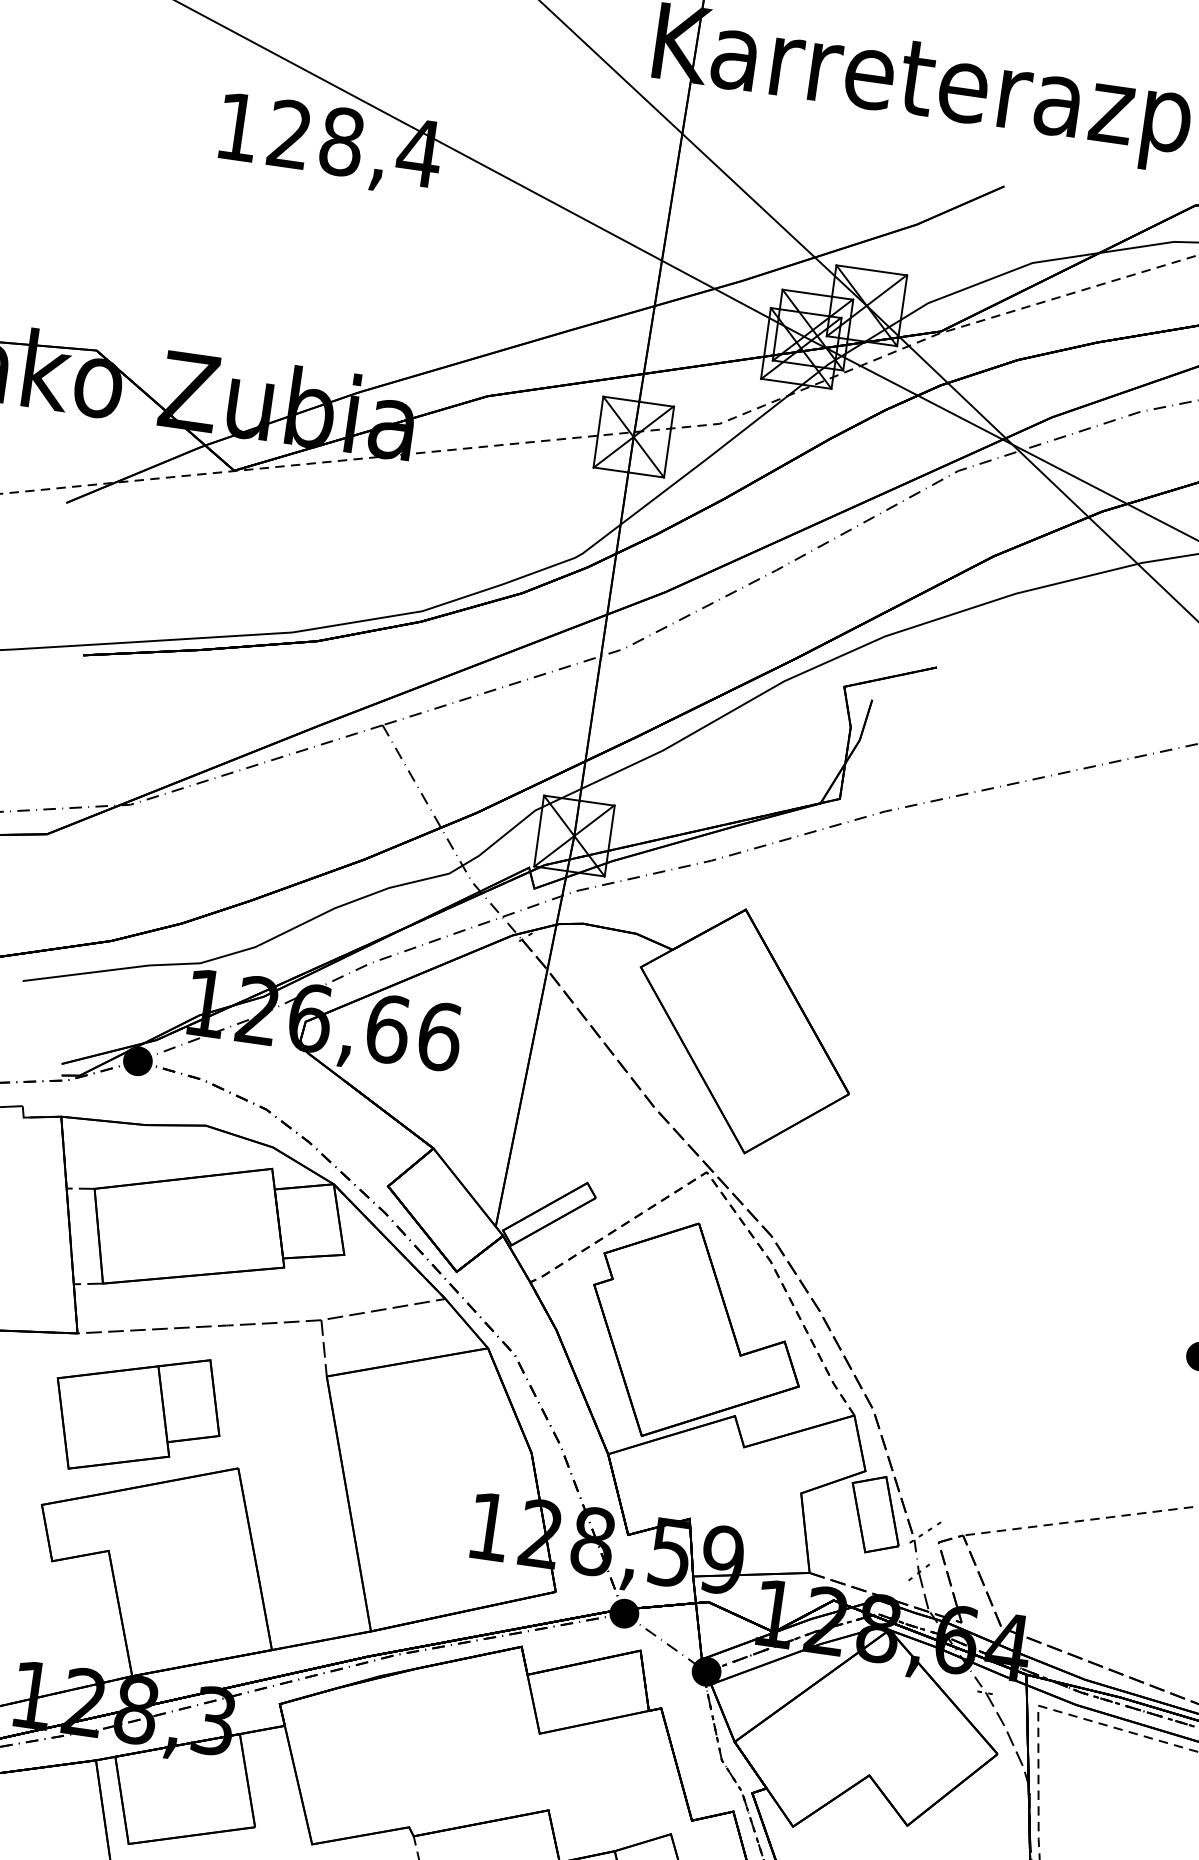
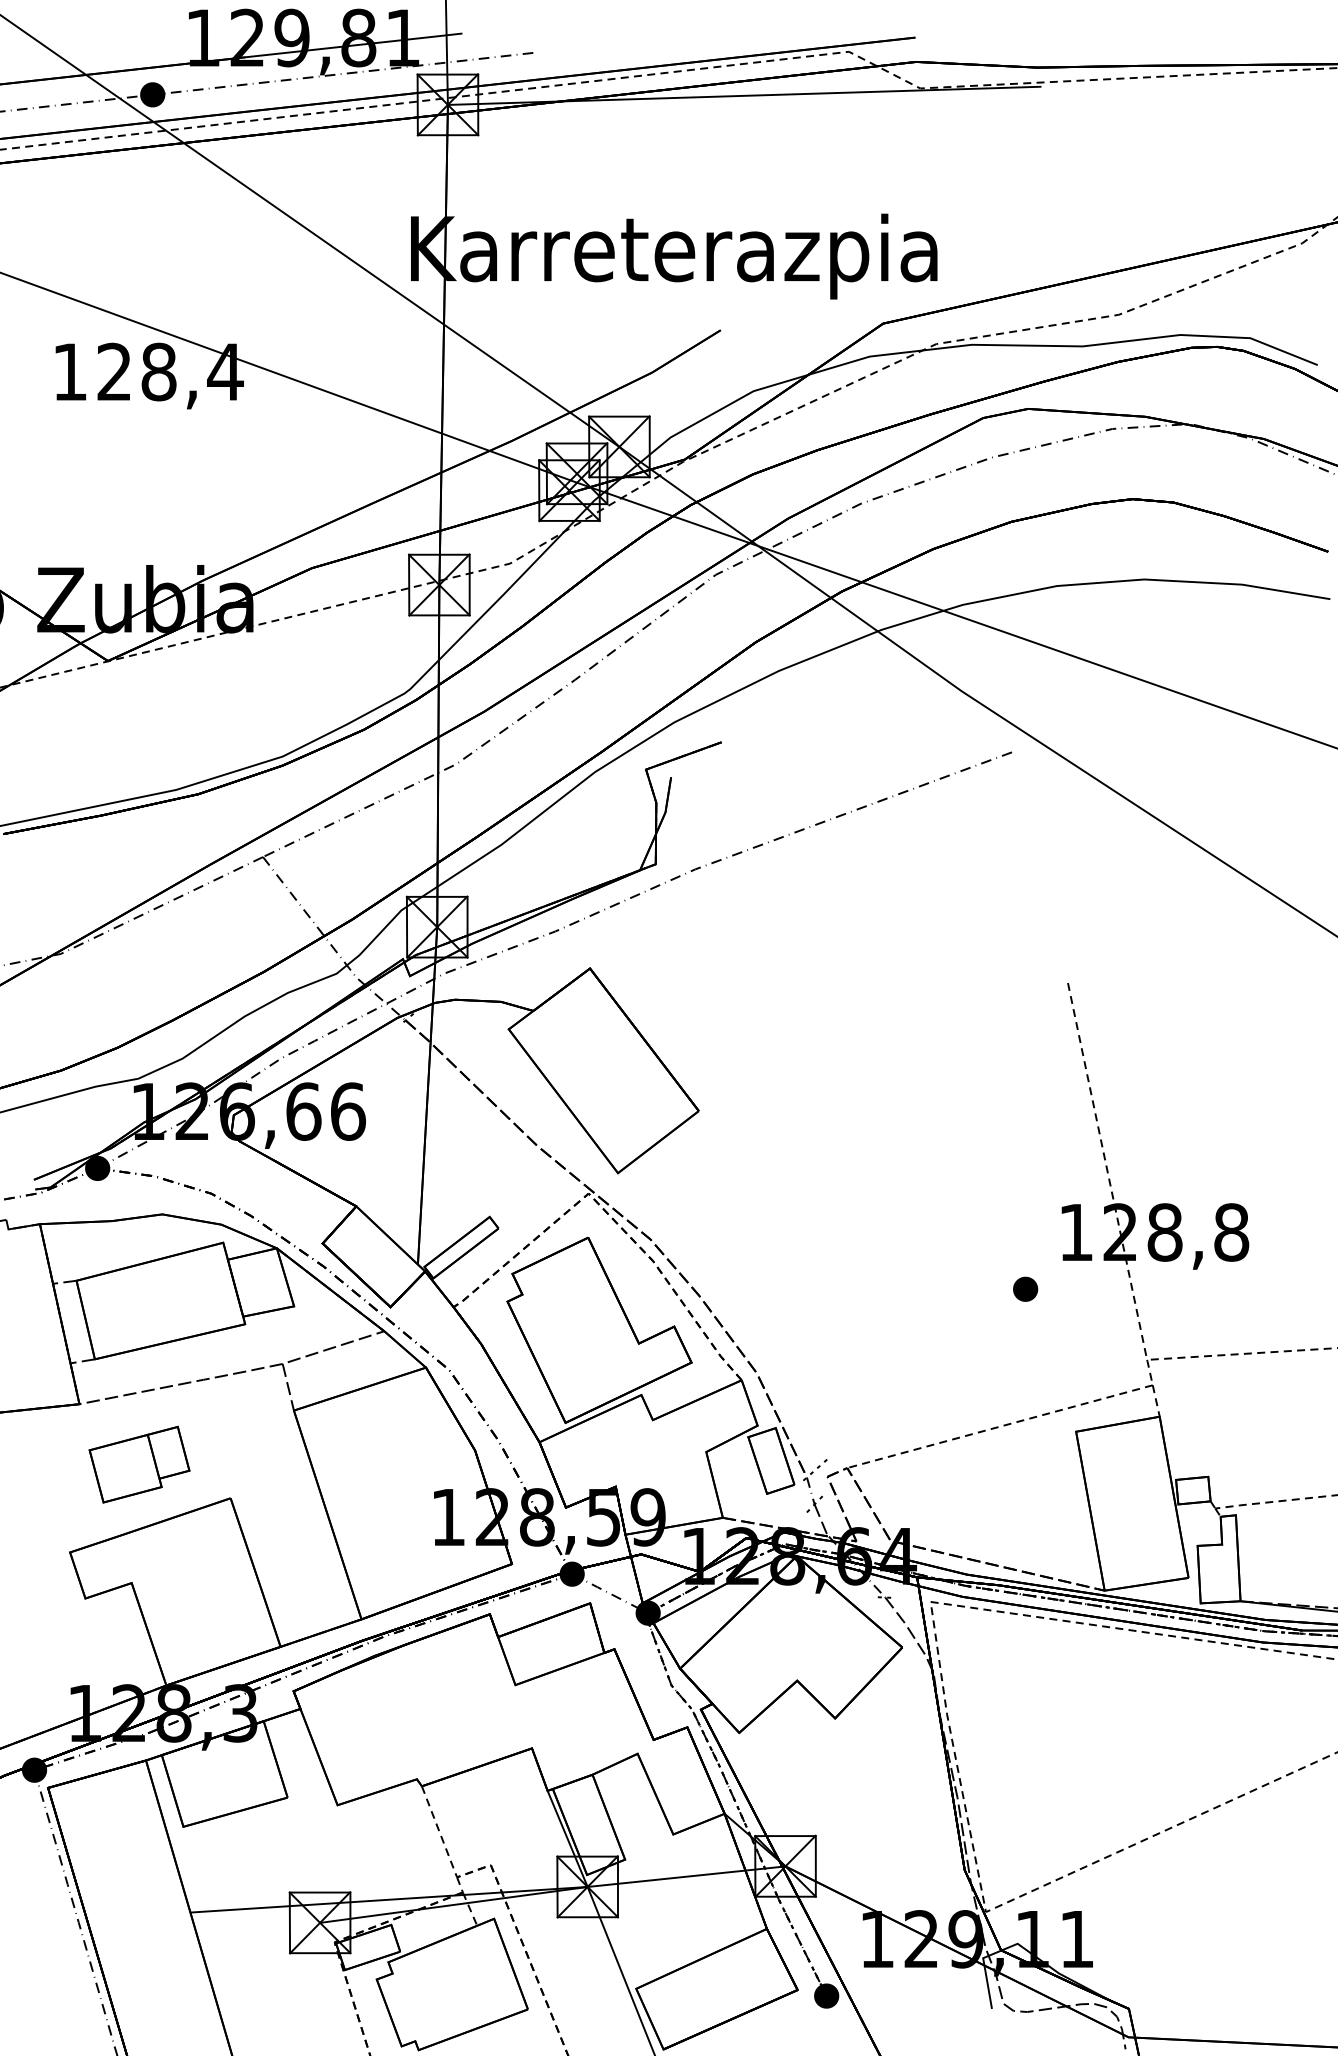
part: (137, 1413) -> (139, 1464), size x0.7

